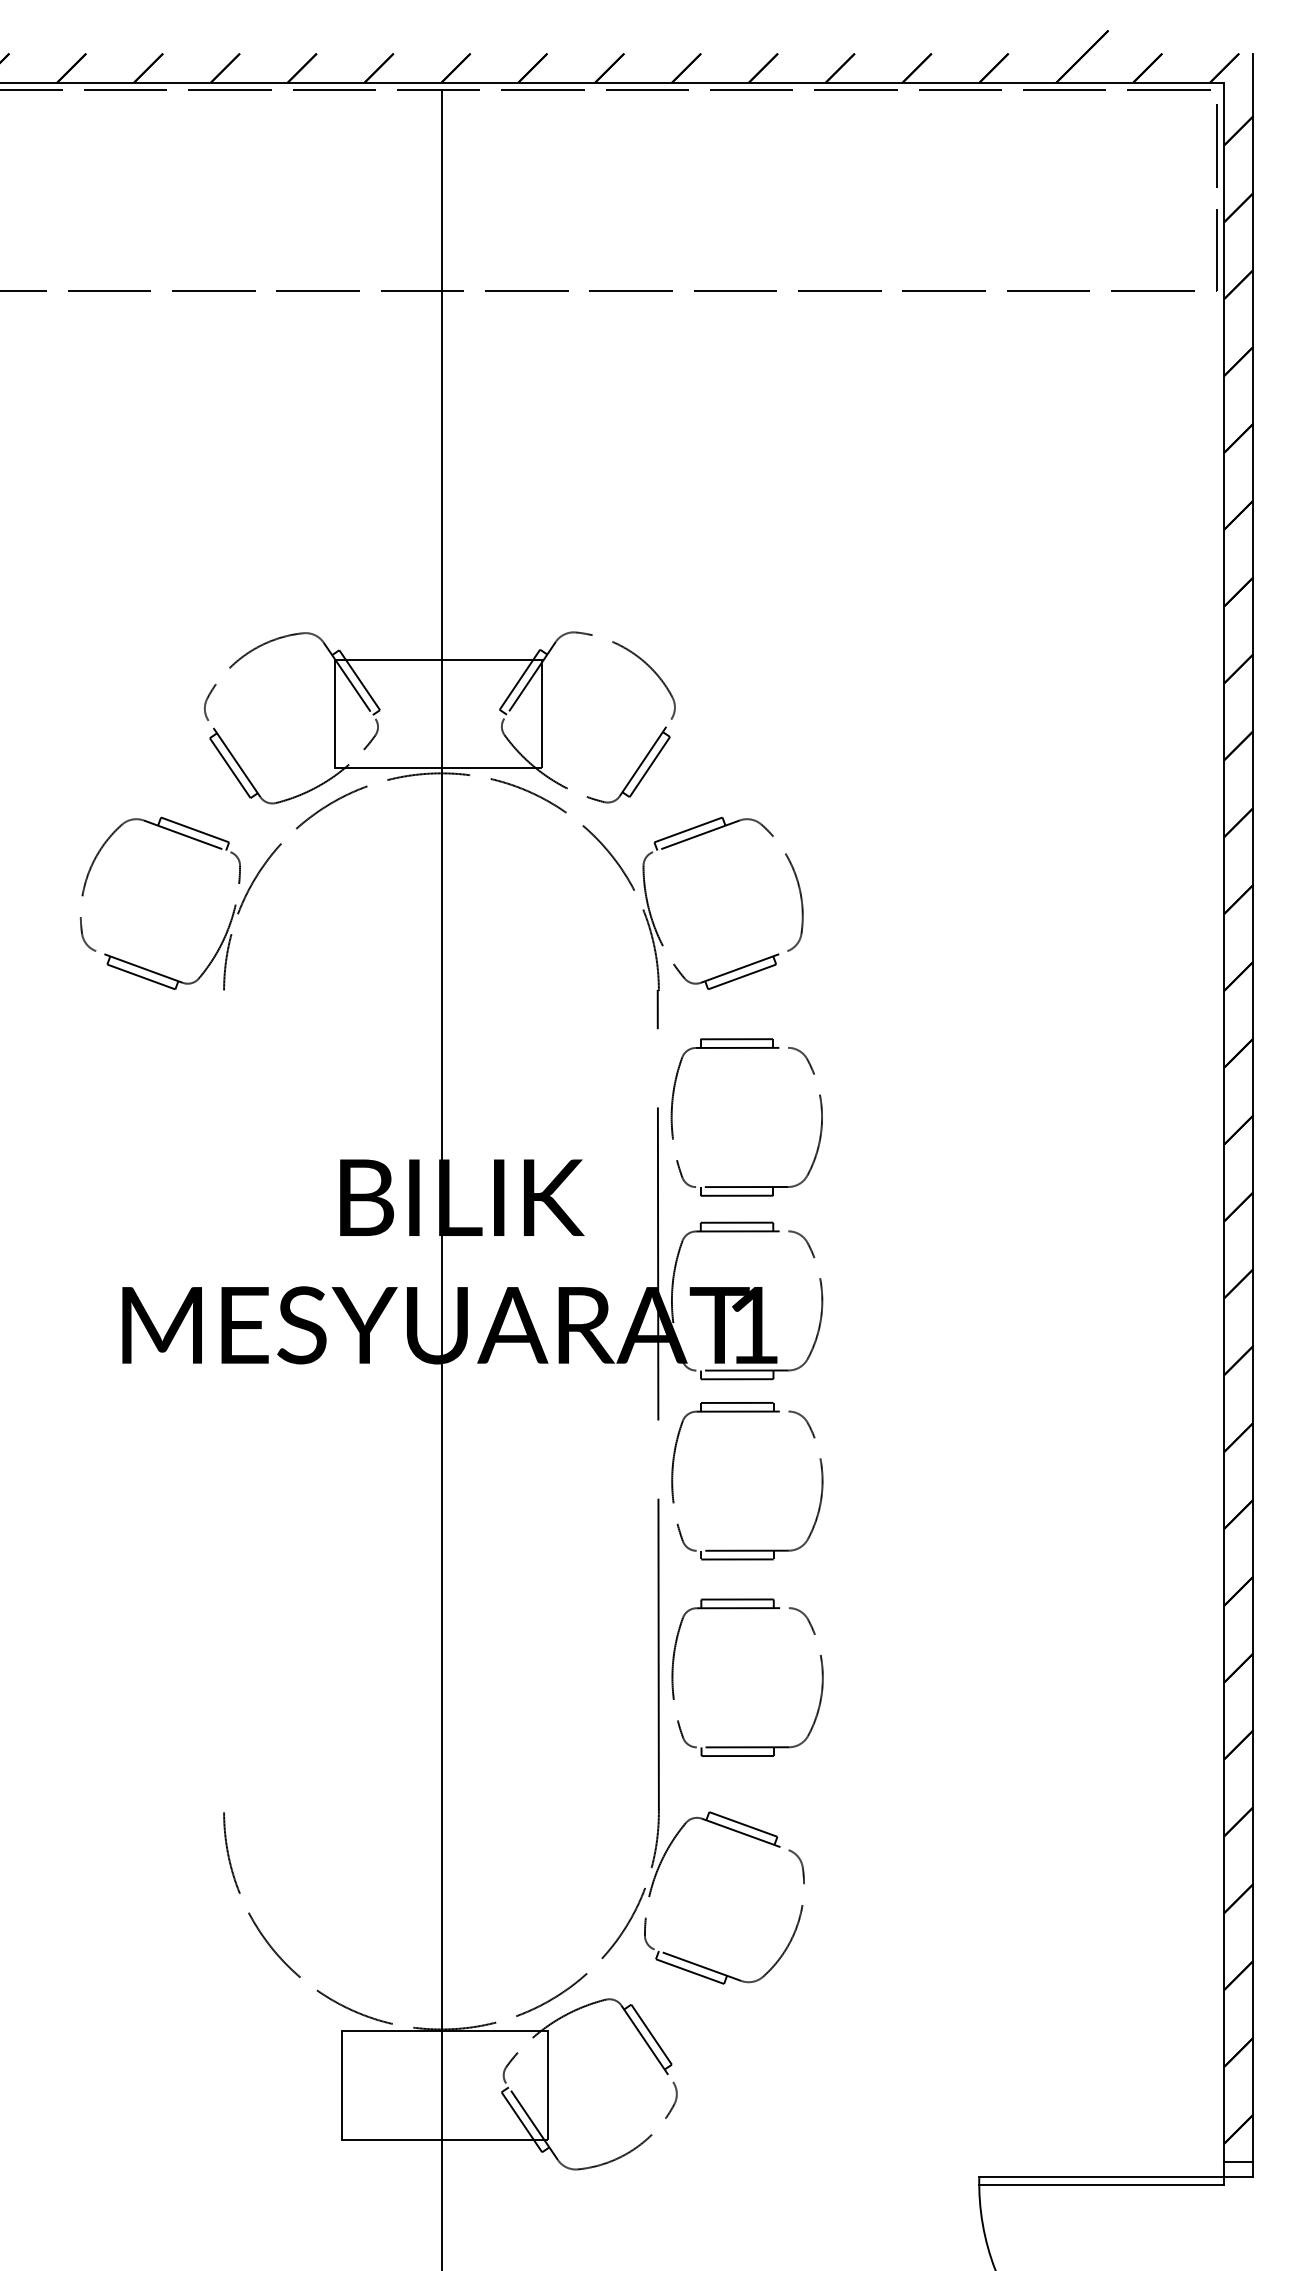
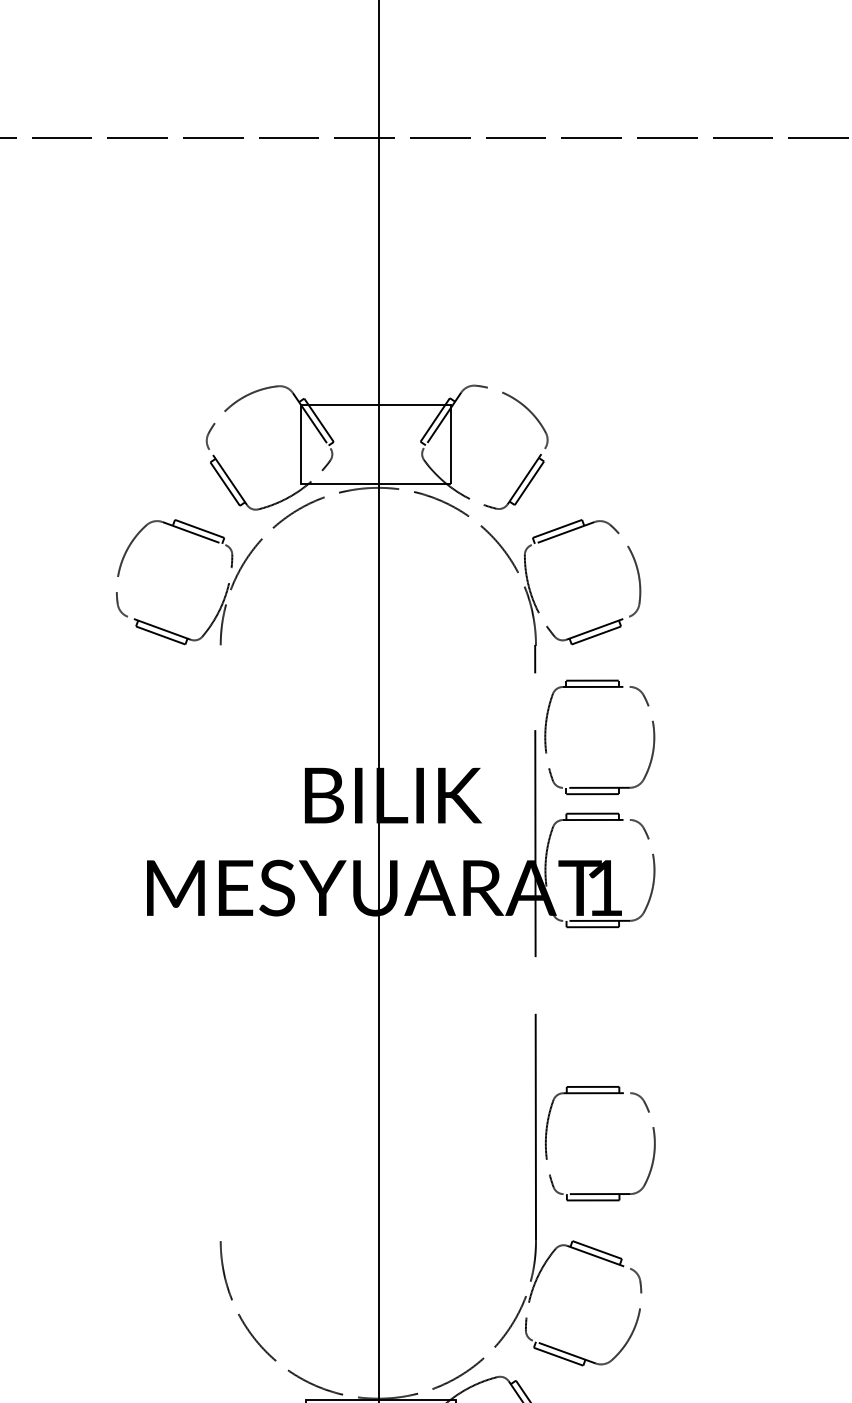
part: (747, 1549) -> (600, 1050), removed

